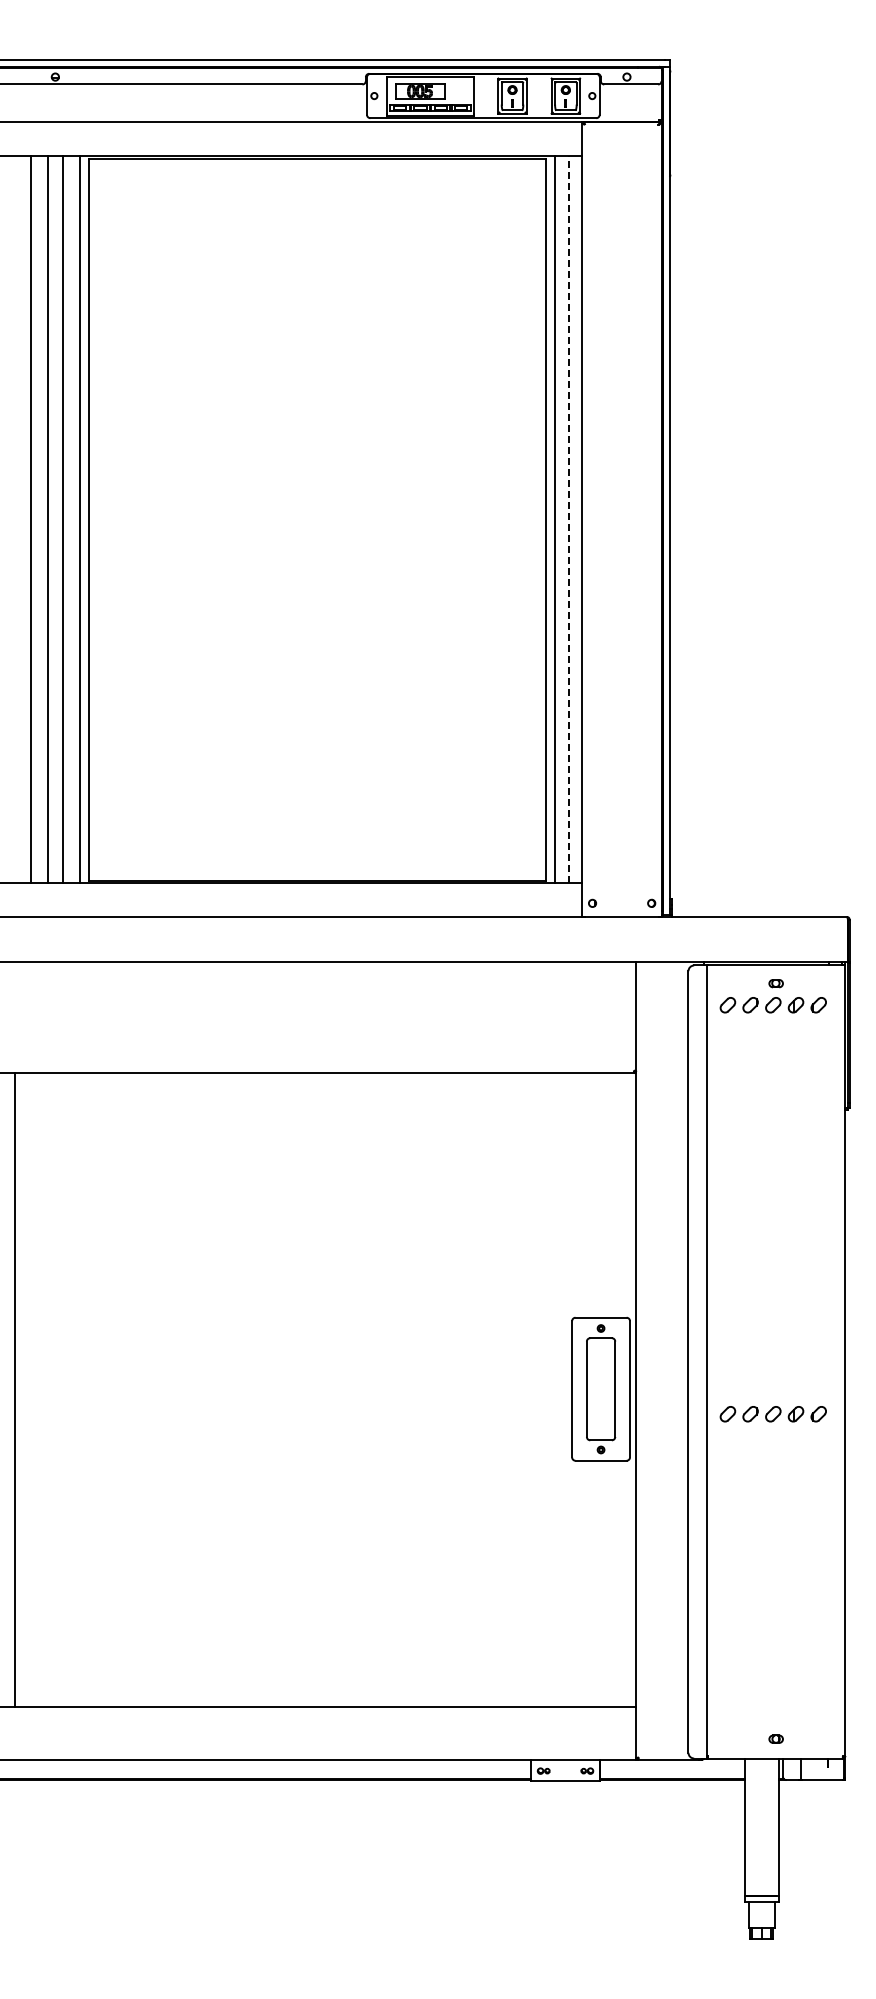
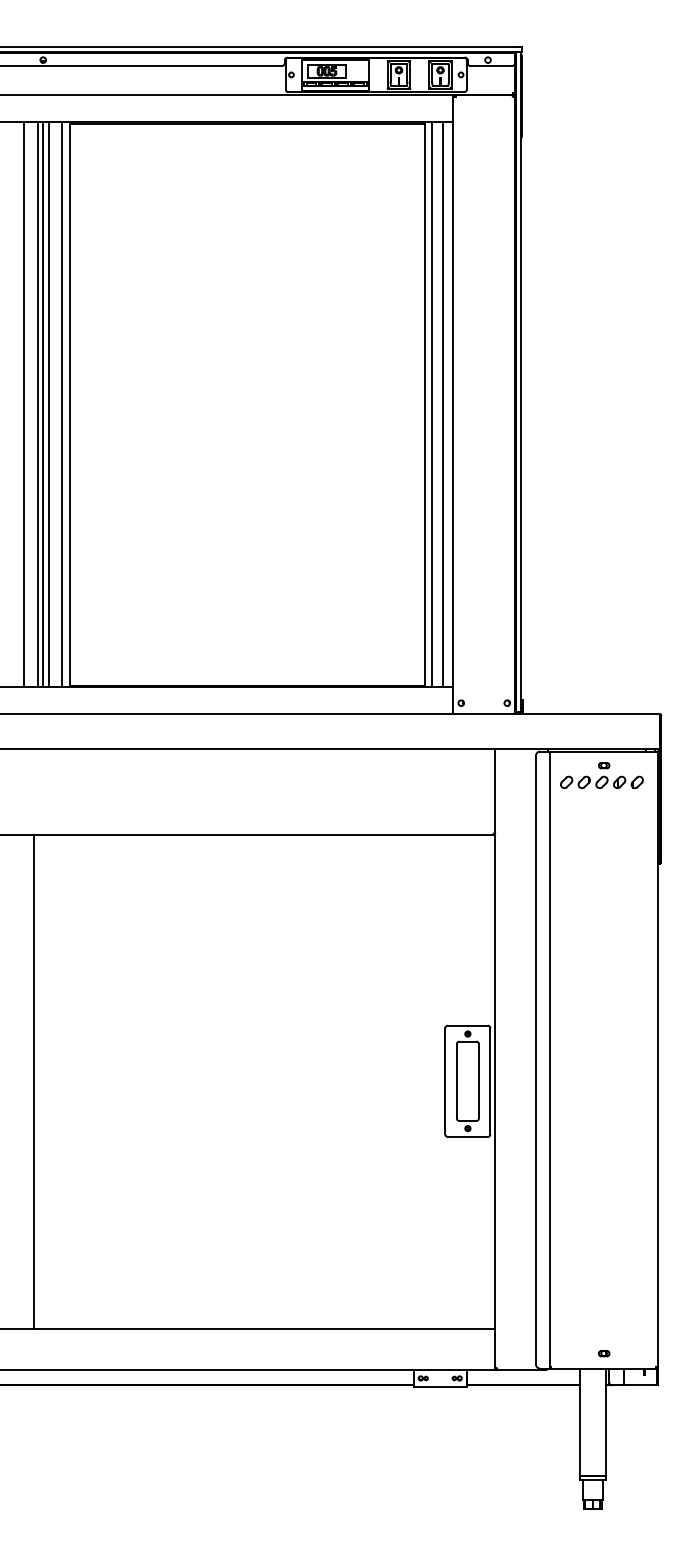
line: (55, 519) -> (43, 404), added
line: (568, 519) -> (442, 404), dashed -> solid
line: (15, 1390) -> (34, 1082), moved
part: (772, 1414) -> (601, 1100), removed

